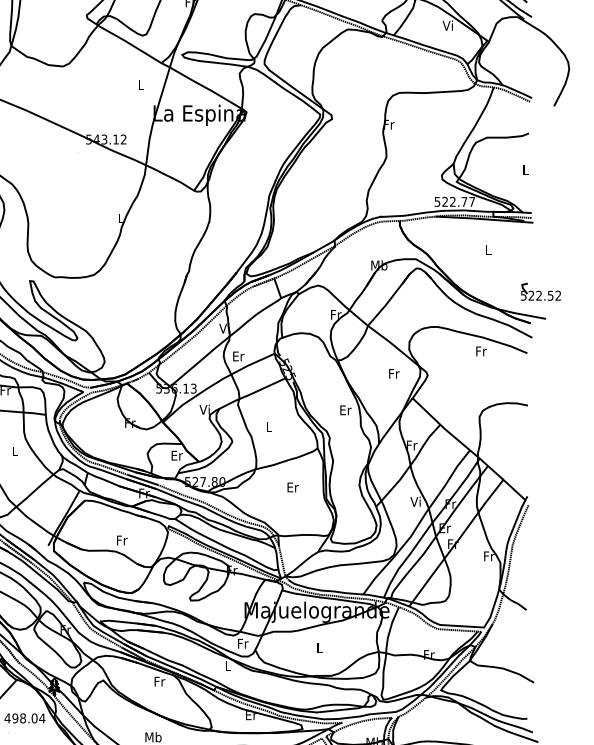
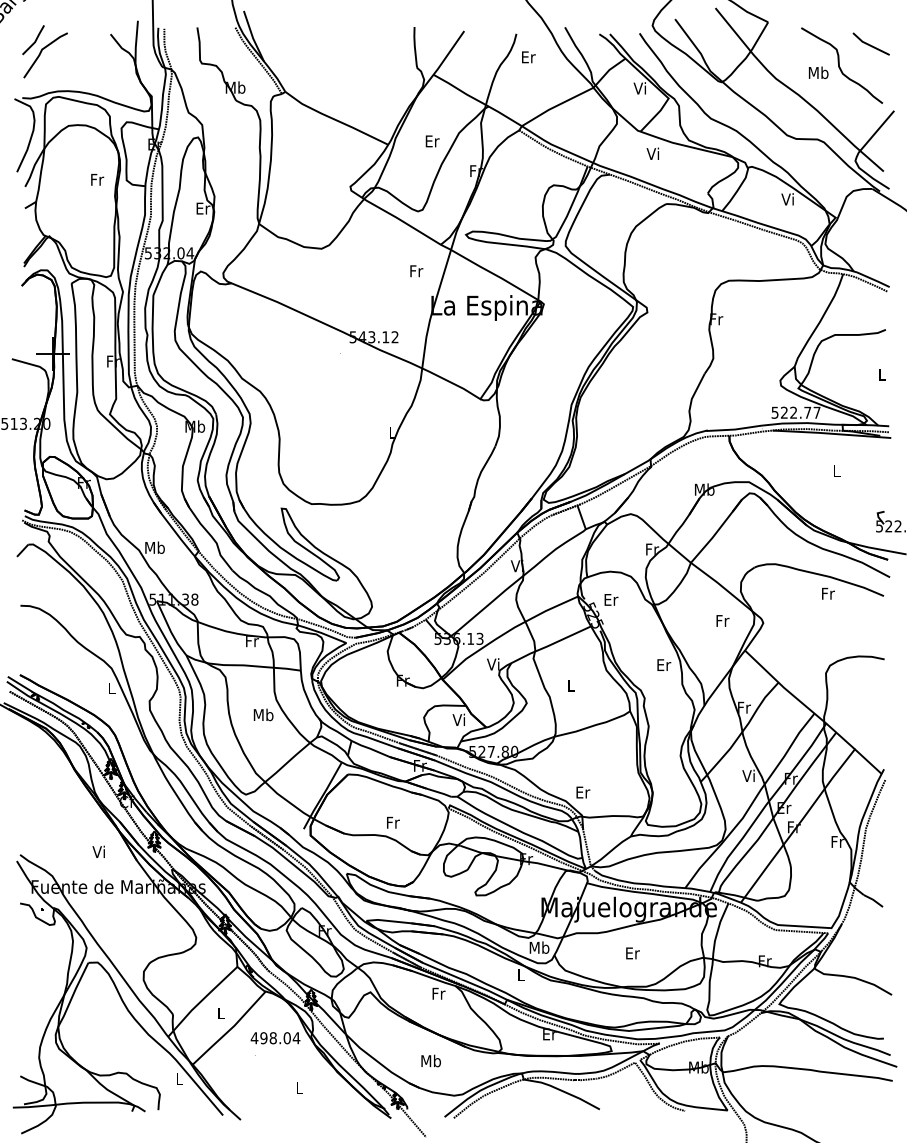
text: (141, 85) -> (416, 271), L -> Fr
text: (238, 356) -> (611, 599), moved
text: (15, 451) -> (263, 714), L -> Mb
text: (176, 455) -> (459, 719), Er -> Vi
text: (293, 487) -> (583, 792), moved
text: (242, 643) -> (539, 947), Fr -> Mb
text: (319, 648) -> (632, 953), L -> Er

